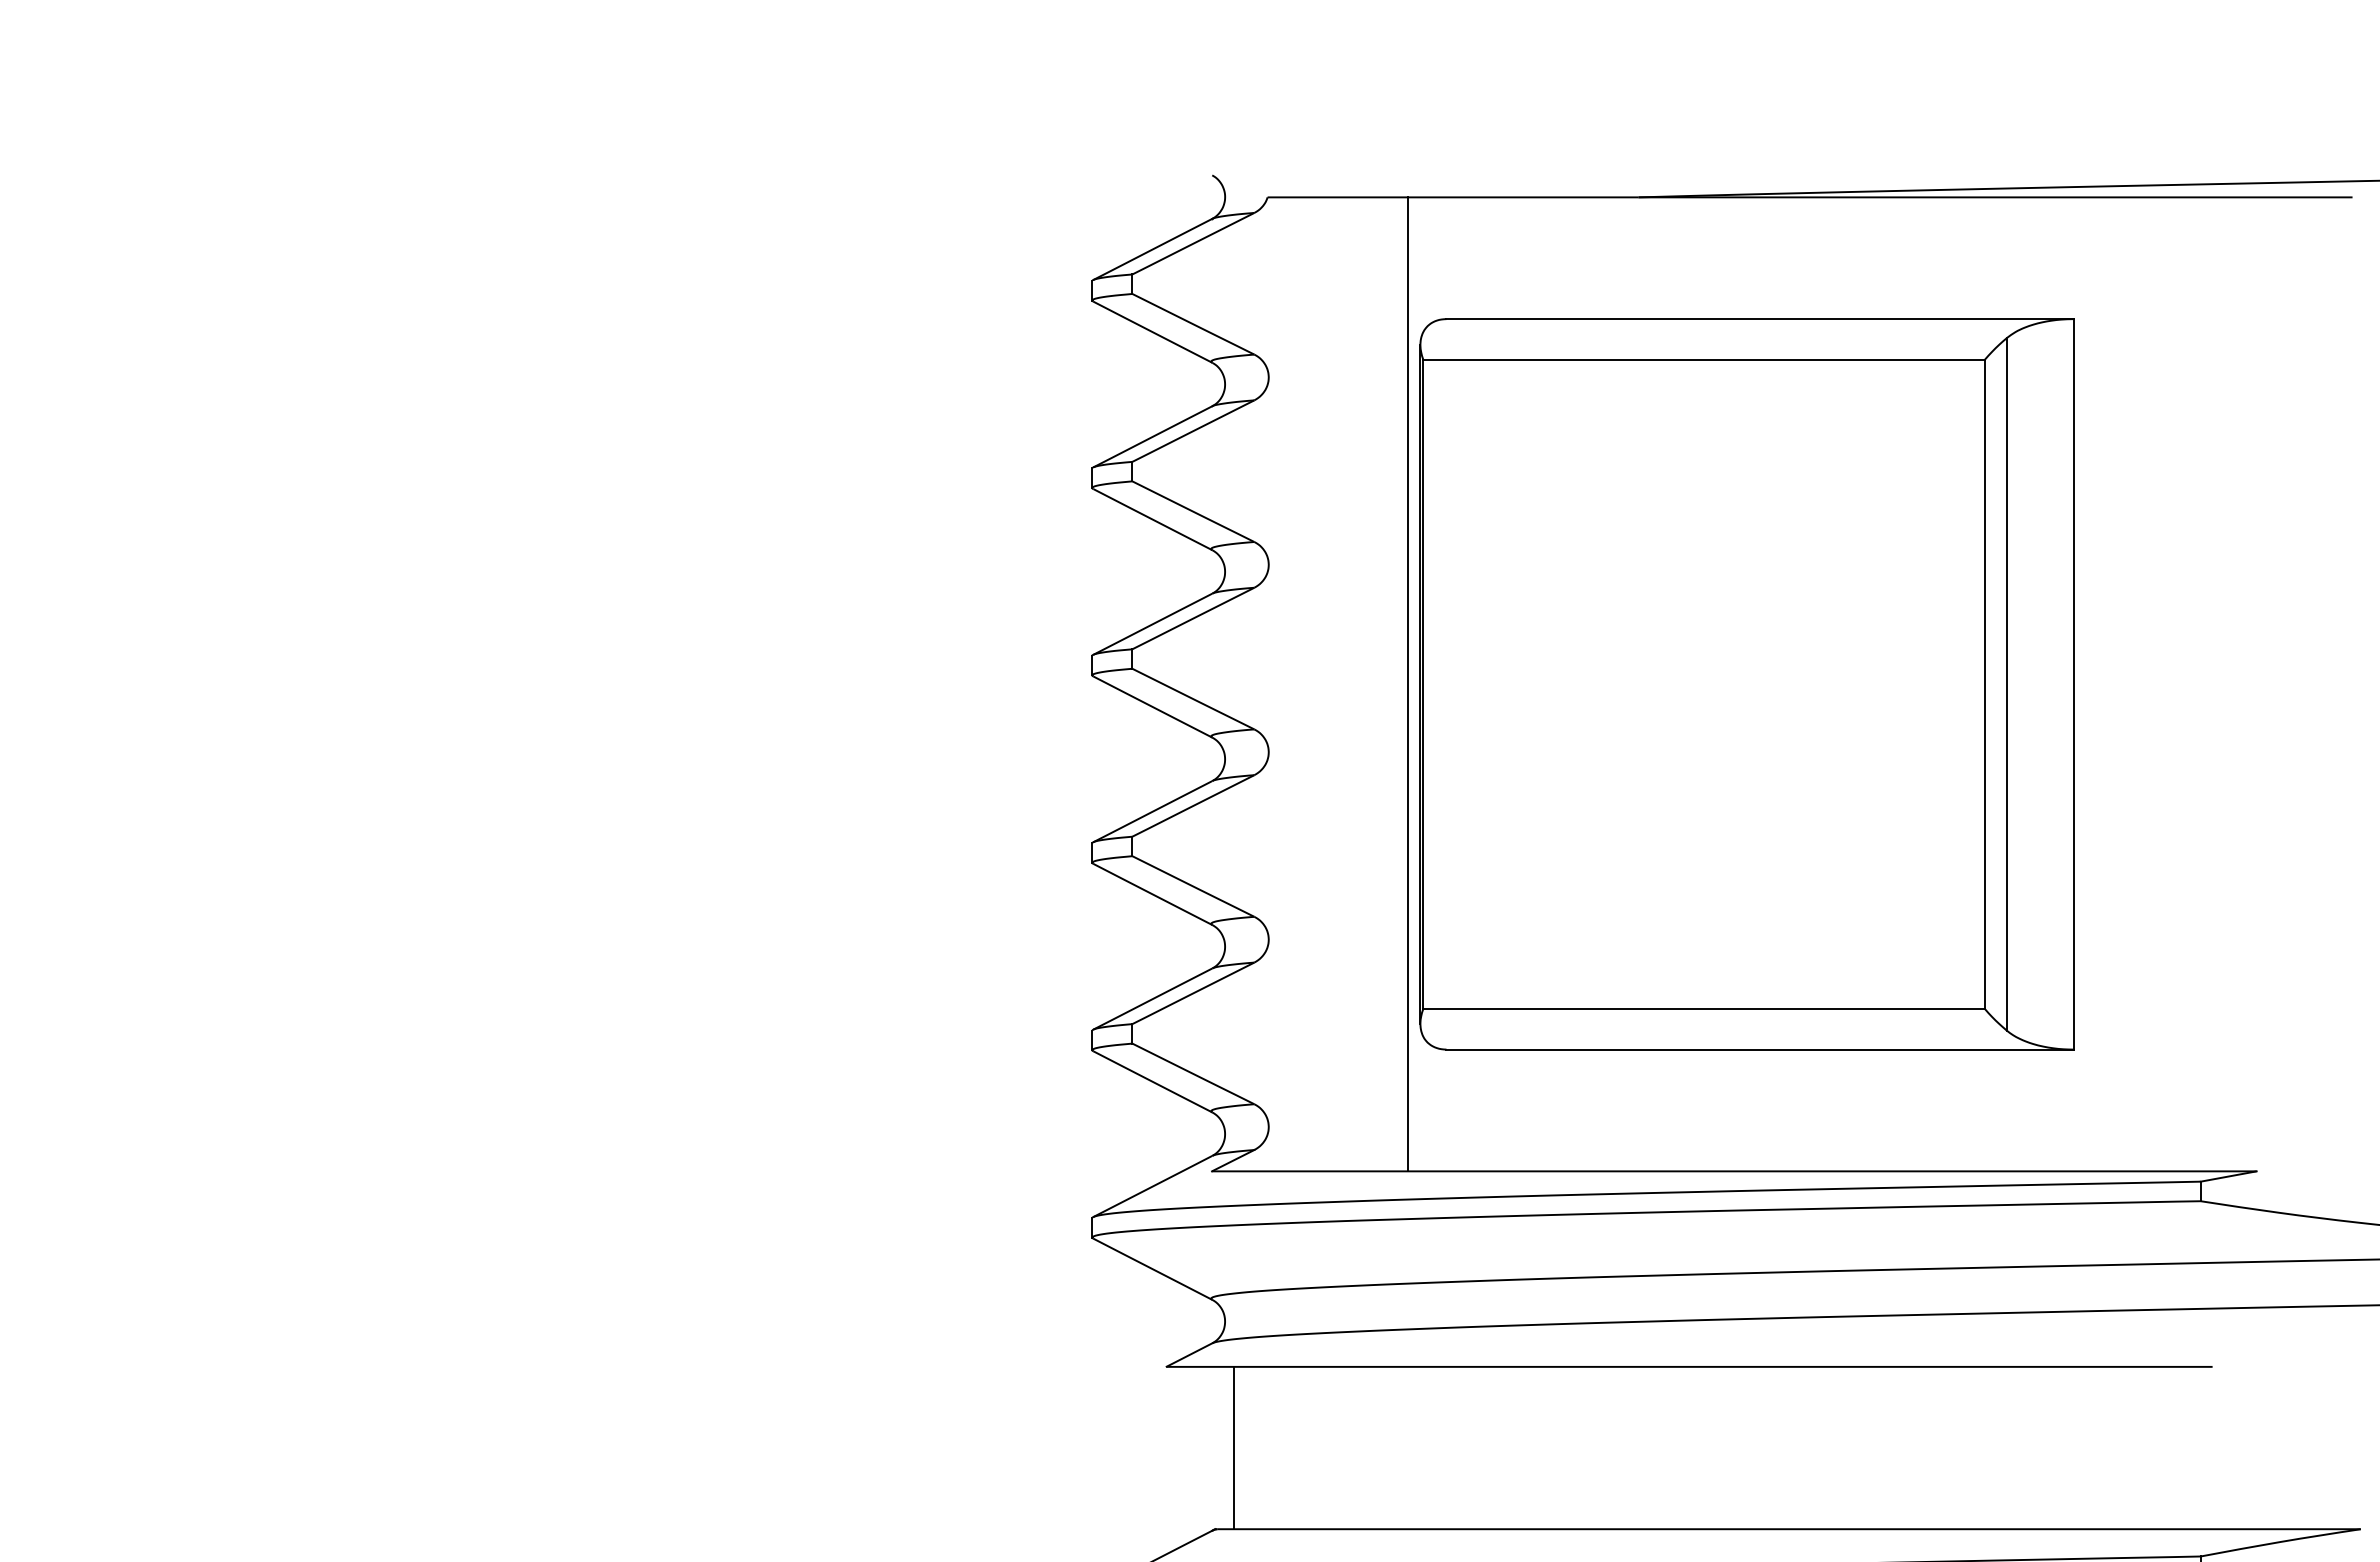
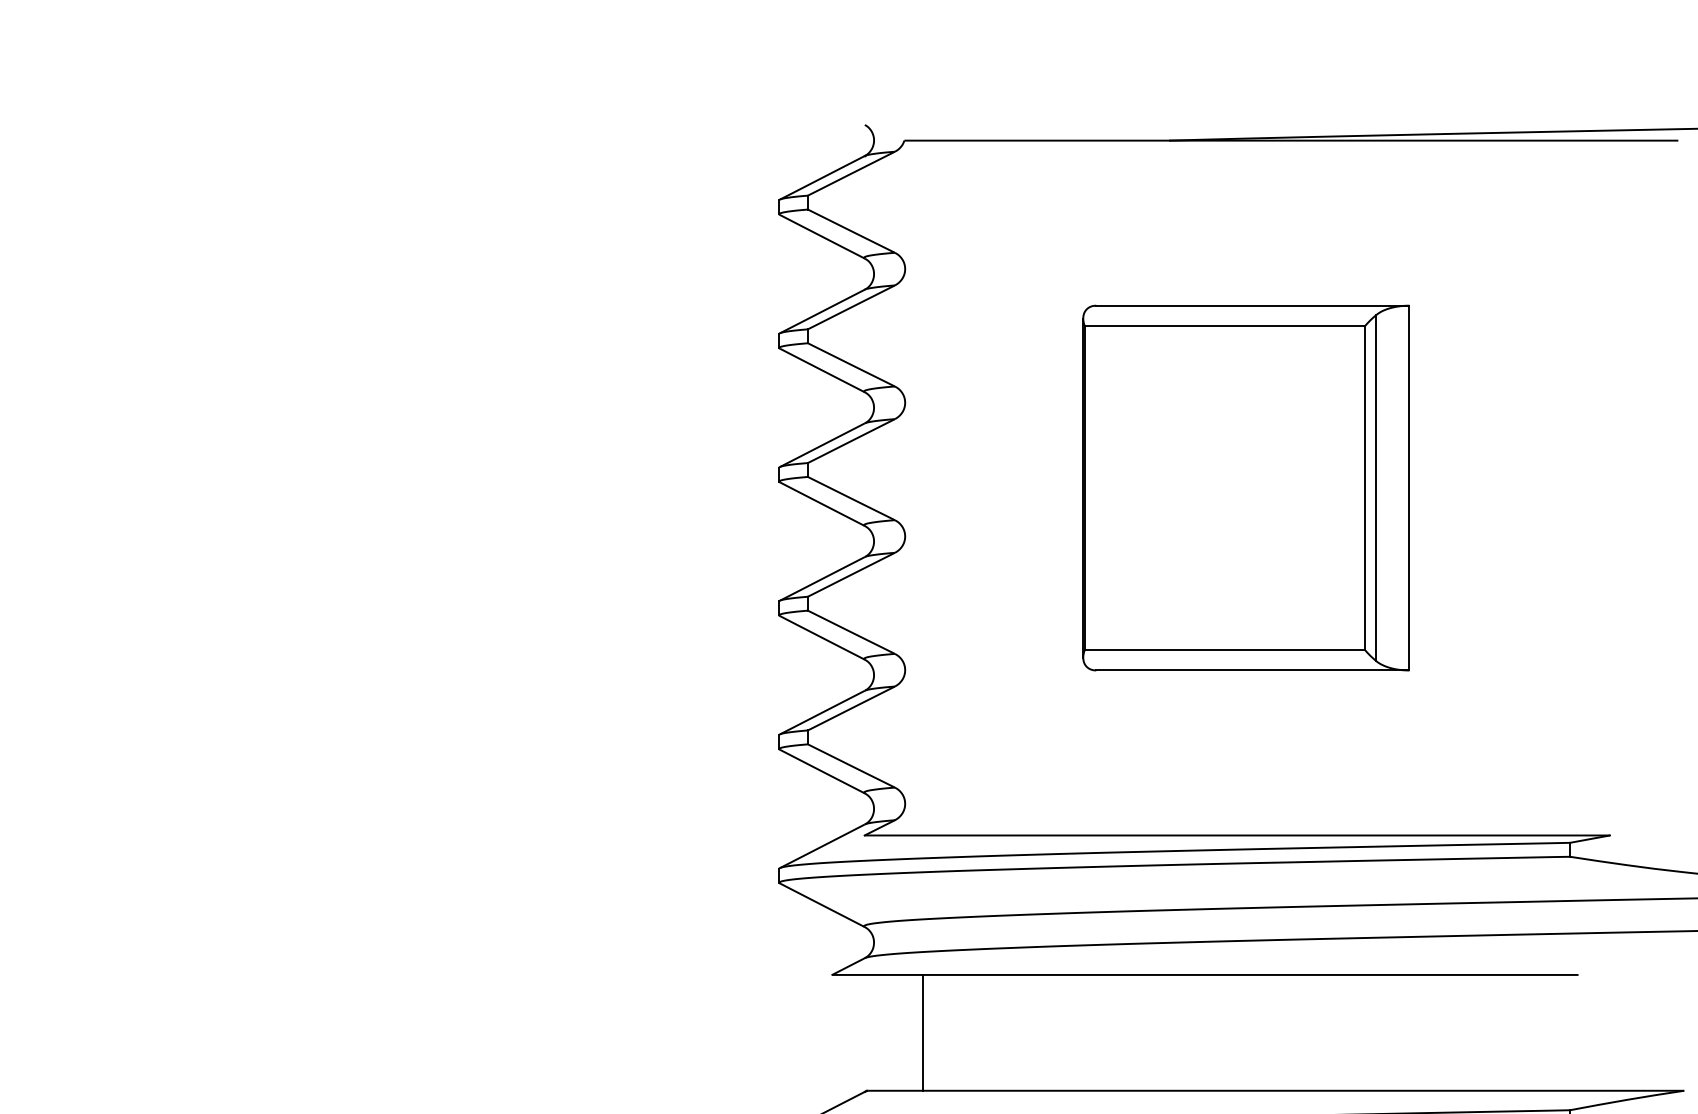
line: (1408, 684) -> (1004, 488), removed
part: (1746, 684) -> (1246, 488), size x0.7
line: (1234, 1447) -> (922, 1032), moved

